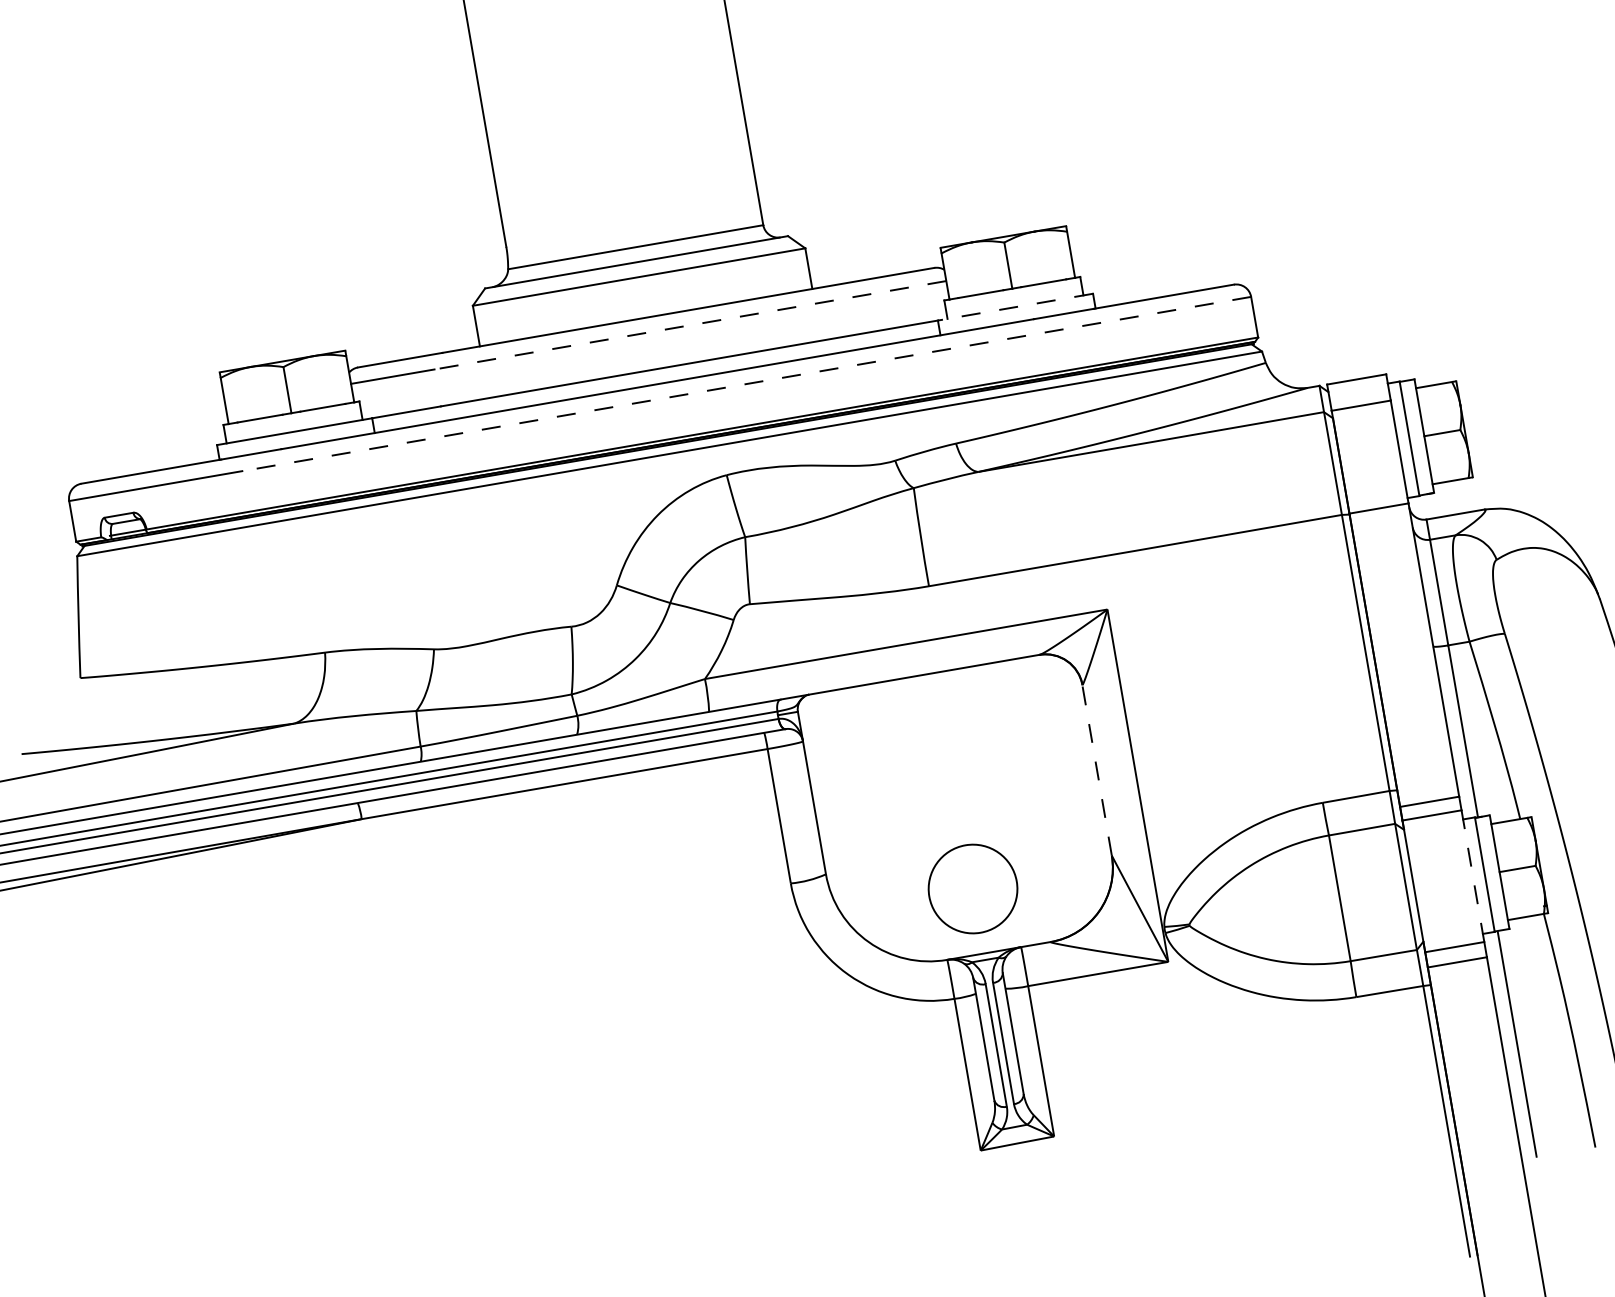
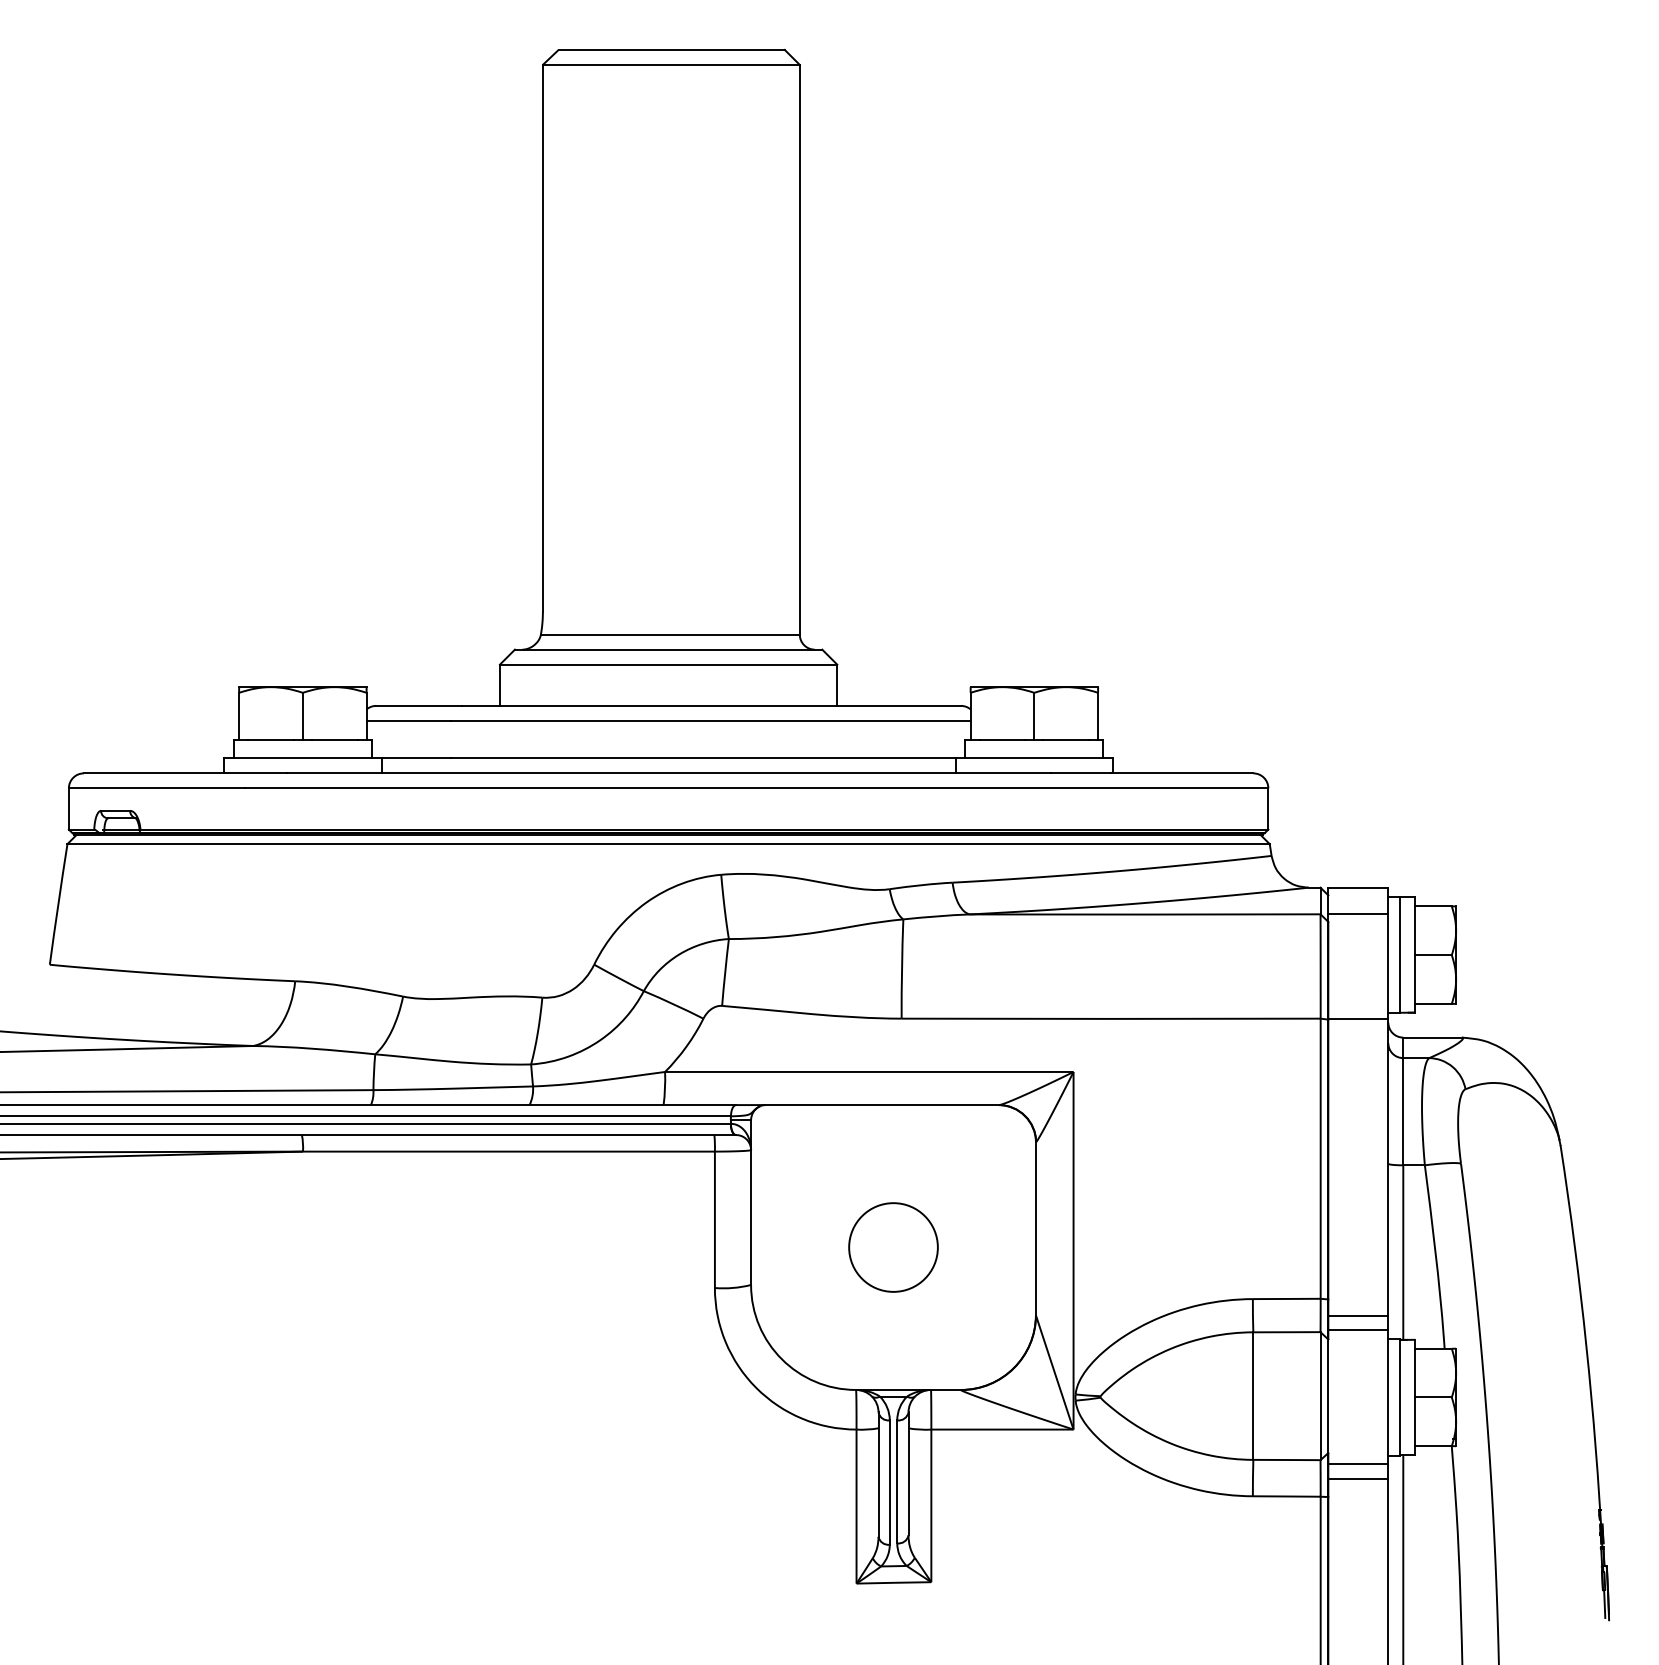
line: (1015, 307) -> (1034, 758), dashed -> solid
line: (689, 324) -> (710, 720), dashed -> solid
line: (746, 384) -> (756, 788), dashed -> solid
line: (1096, 770) -> (1035, 1228), dashed -> solid
line: (1473, 875) -> (1388, 1396), dashed -> solid
circle: (973, 889) -> (893, 1247), moved

